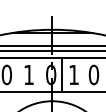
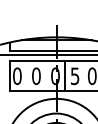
text: (29, 75) -> (36, 76), 1 -> 0
text: (74, 75) -> (75, 76), 1 -> 5

